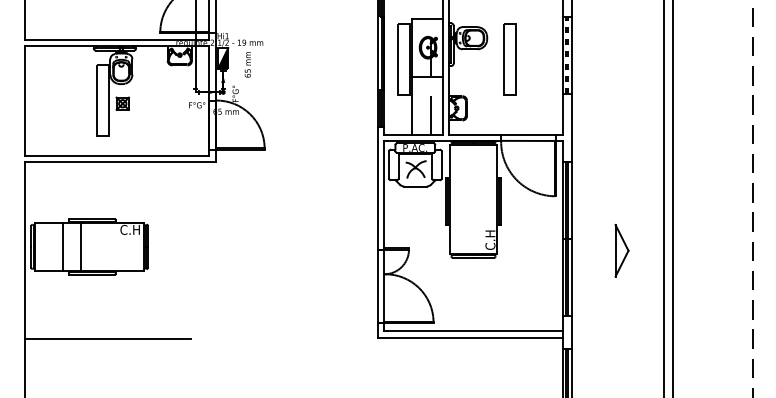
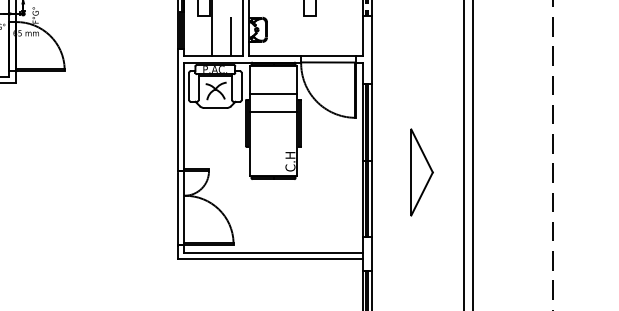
line: (473, 172) -> (273, 94), added
line: (473, 190) -> (273, 112), added
part: (621, 250) -> (421, 172), size x1.67

